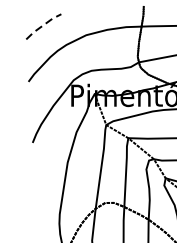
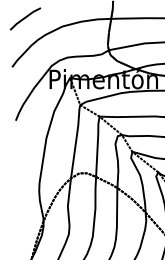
line: (42, 26) -> (24, 18), dashed -> solid

